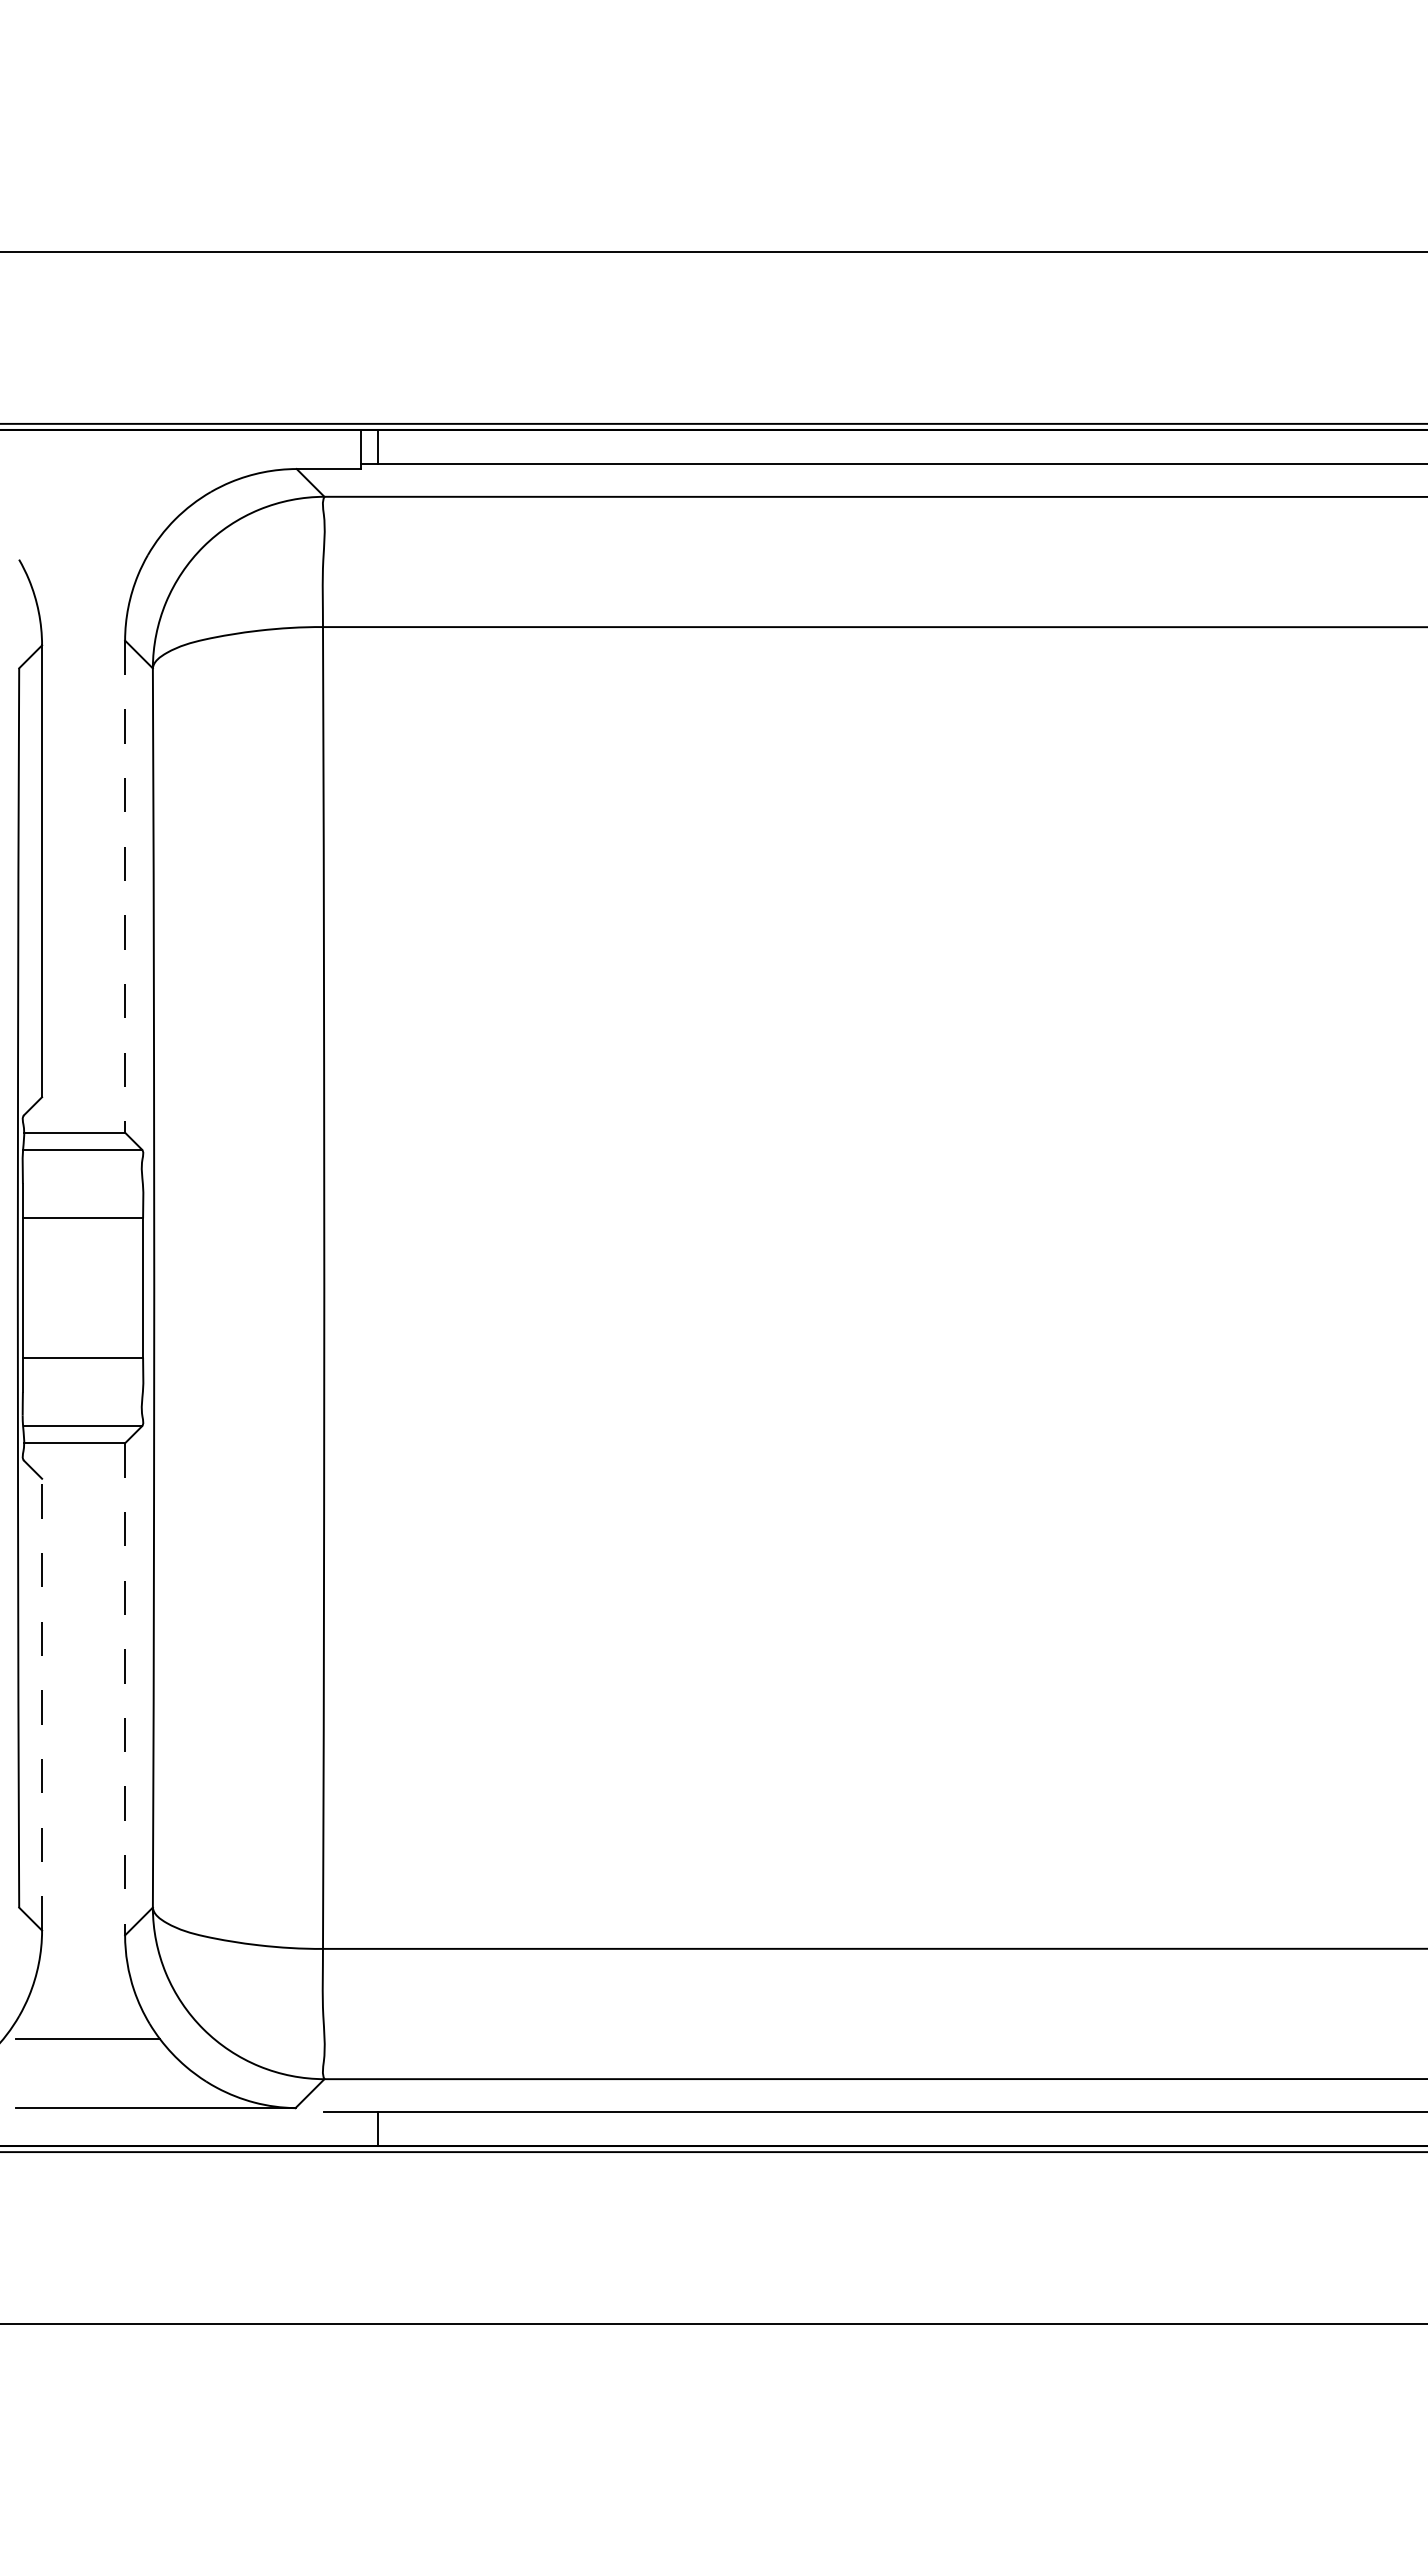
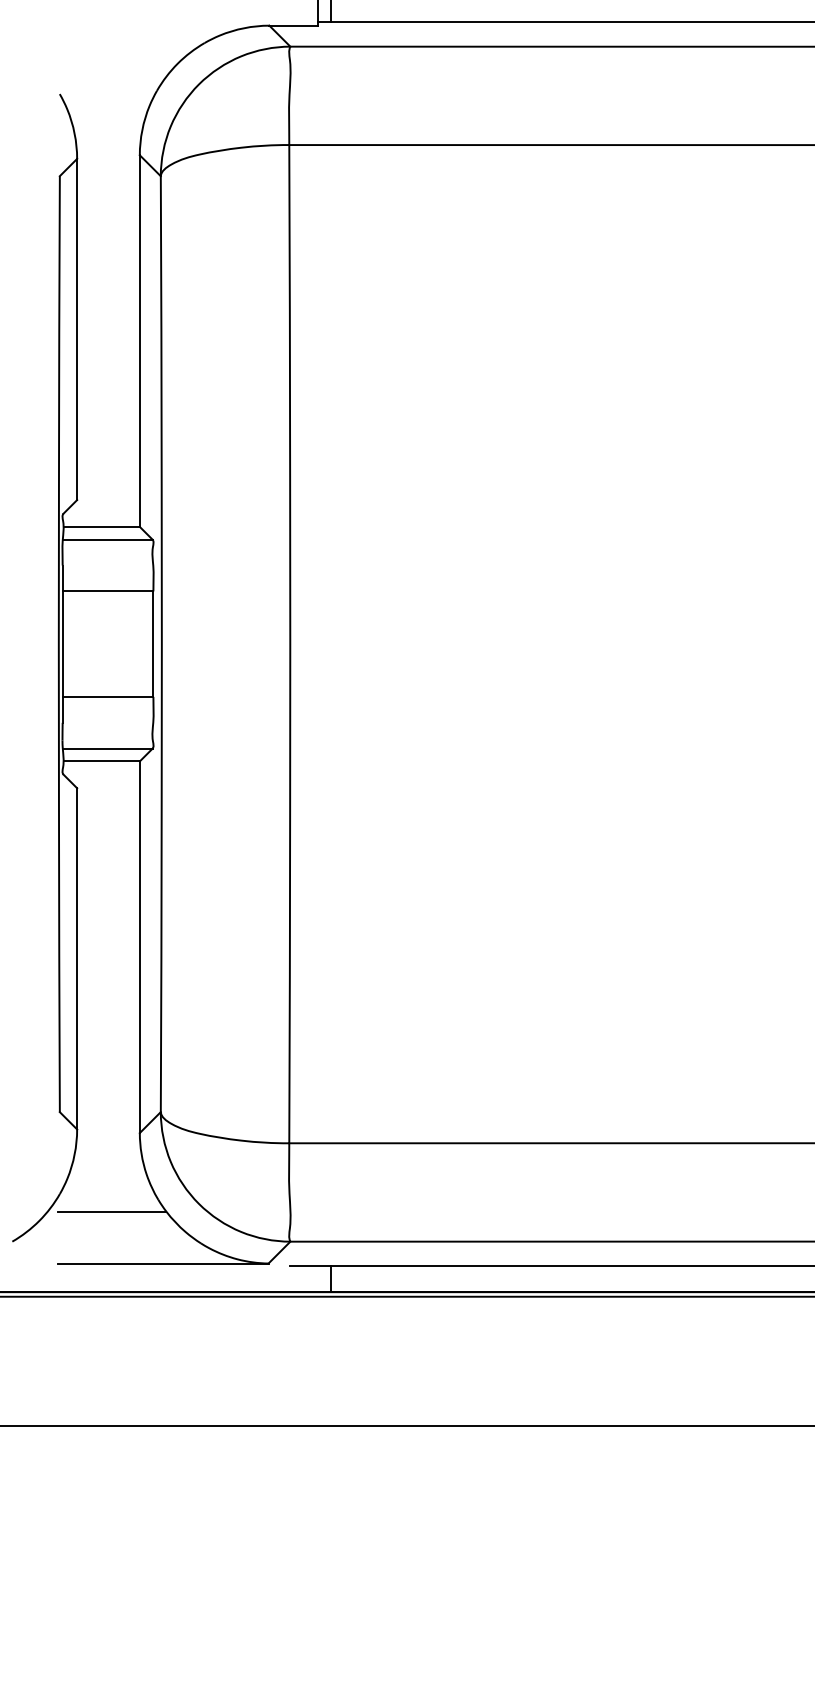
line: (125, 887) -> (140, 341), dashed -> solid
line: (125, 1689) -> (140, 947), dashed -> solid
line: (42, 1704) -> (77, 958), dashed -> solid

